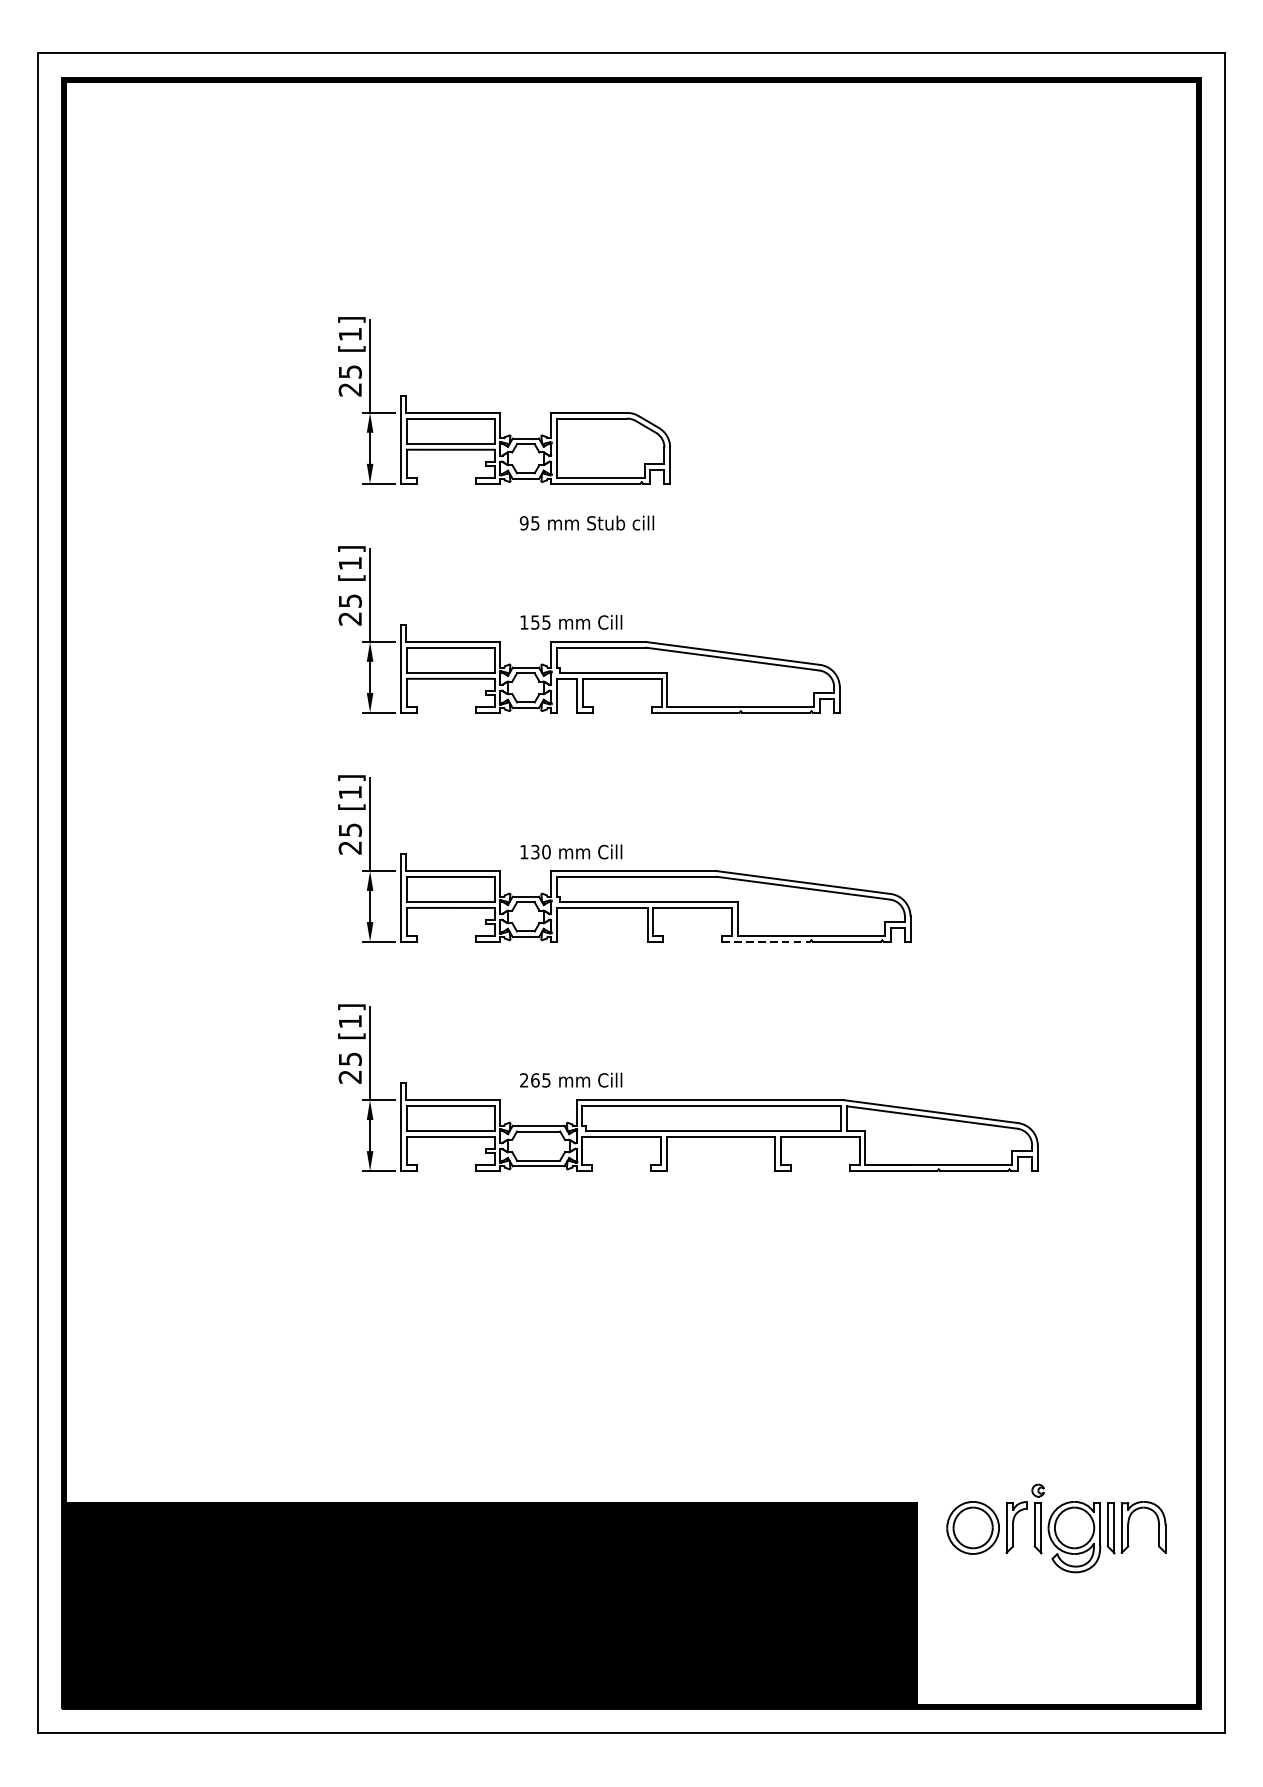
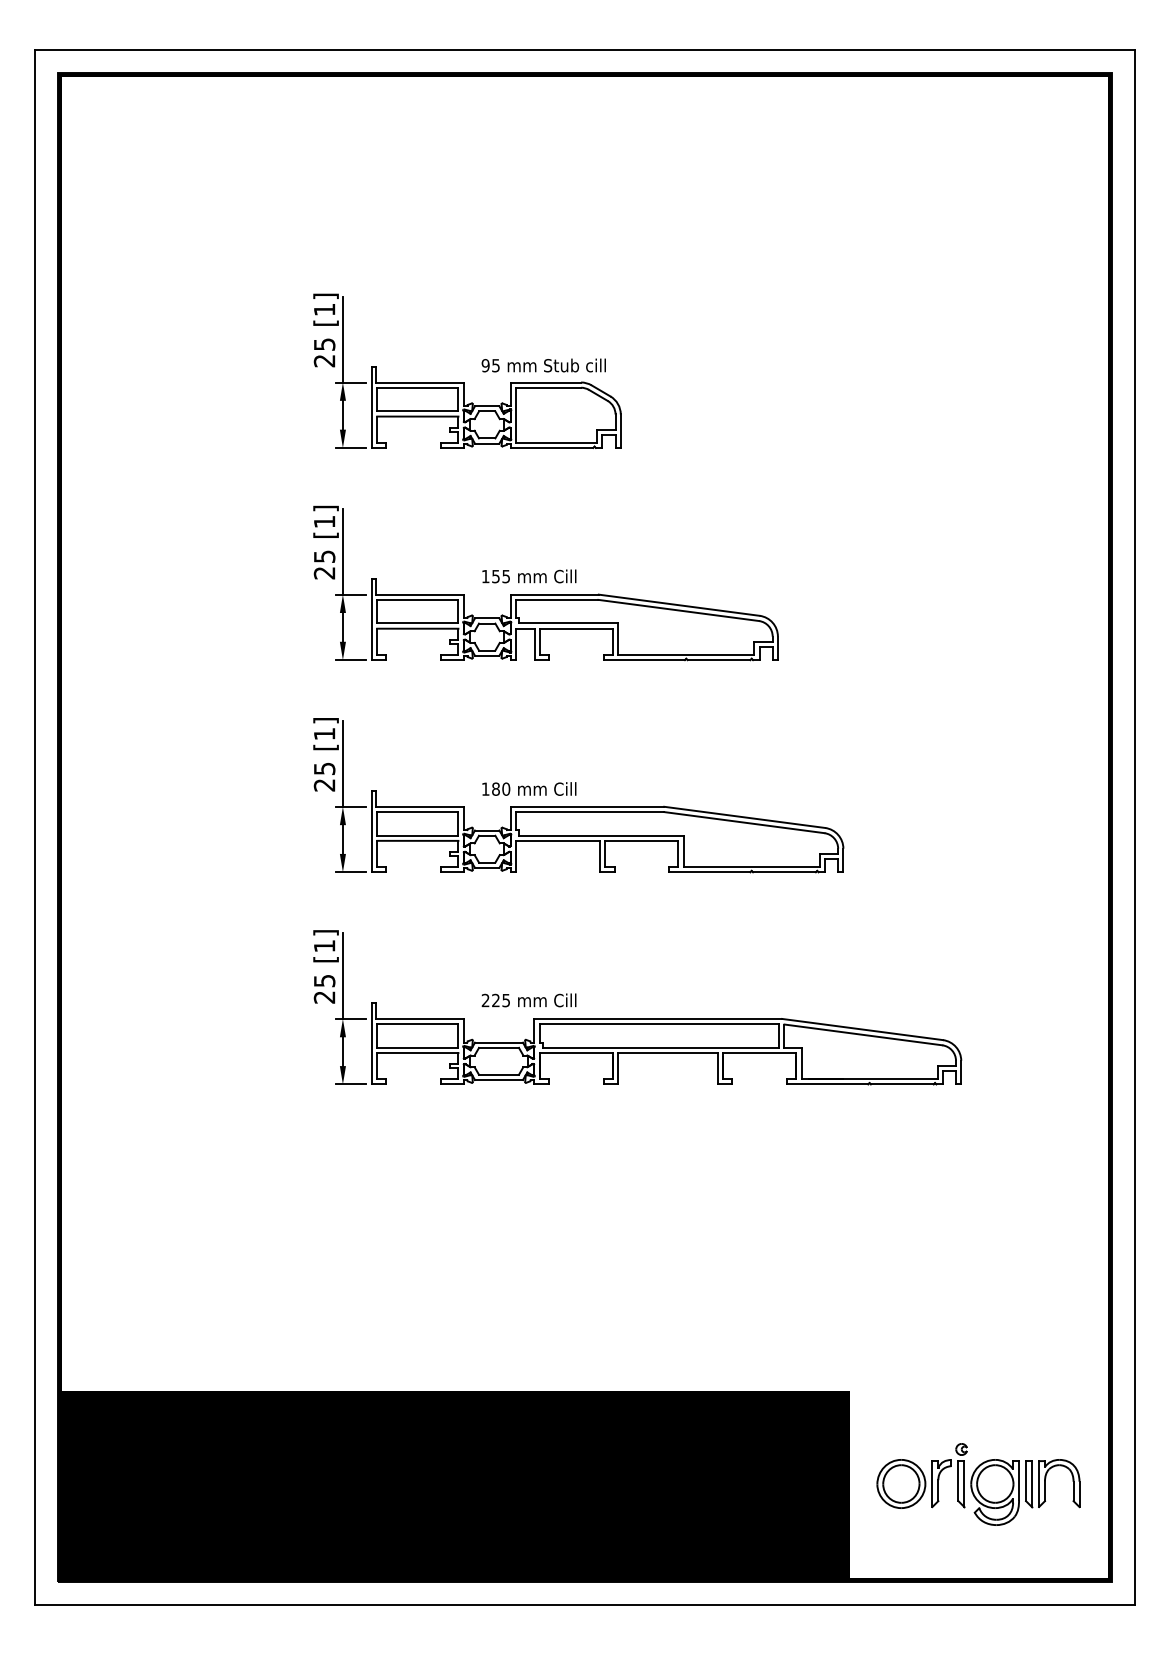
text: (586, 523) -> (543, 365), moved
text: (534, 851) -> (495, 788), 130 -> 180
line: (765, 942) -> (709, 872), dashed -> solid
text: (535, 1080) -> (496, 1000), 265 -> 225
part: (1056, 1528) -> (978, 1484), moved

